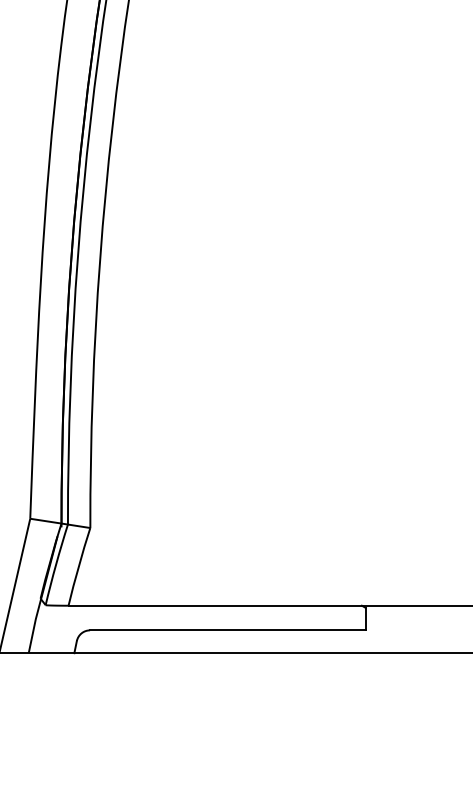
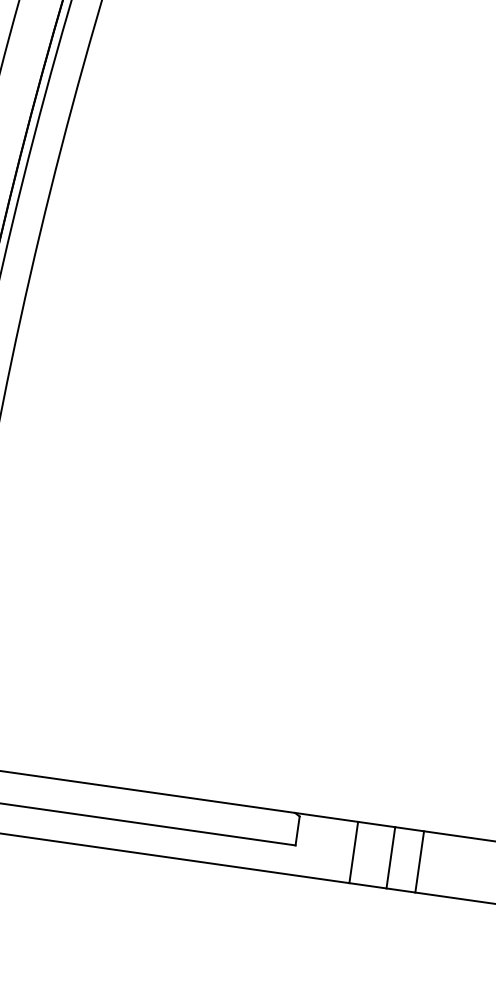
line: (410, 629) -> (353, 852), added
line: (439, 629) -> (390, 857), added
line: (461, 629) -> (419, 861), added

